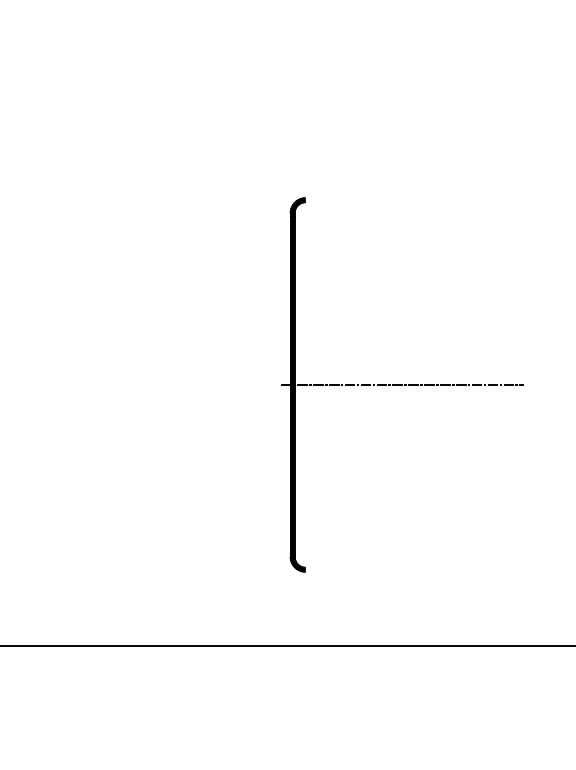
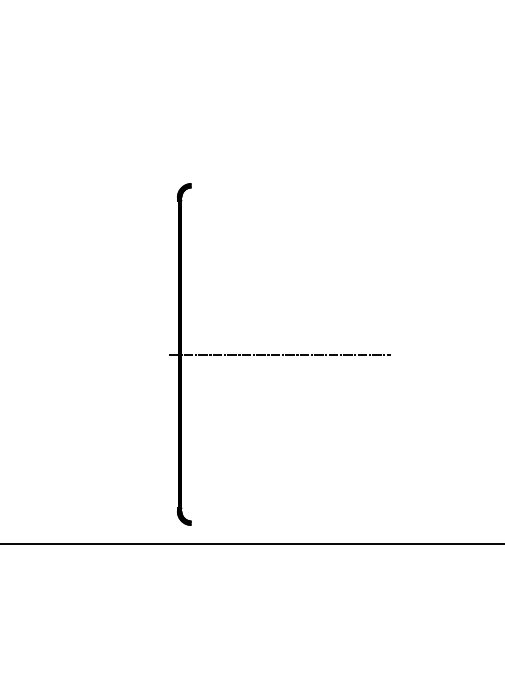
part: (402, 384) -> (279, 354), moved

